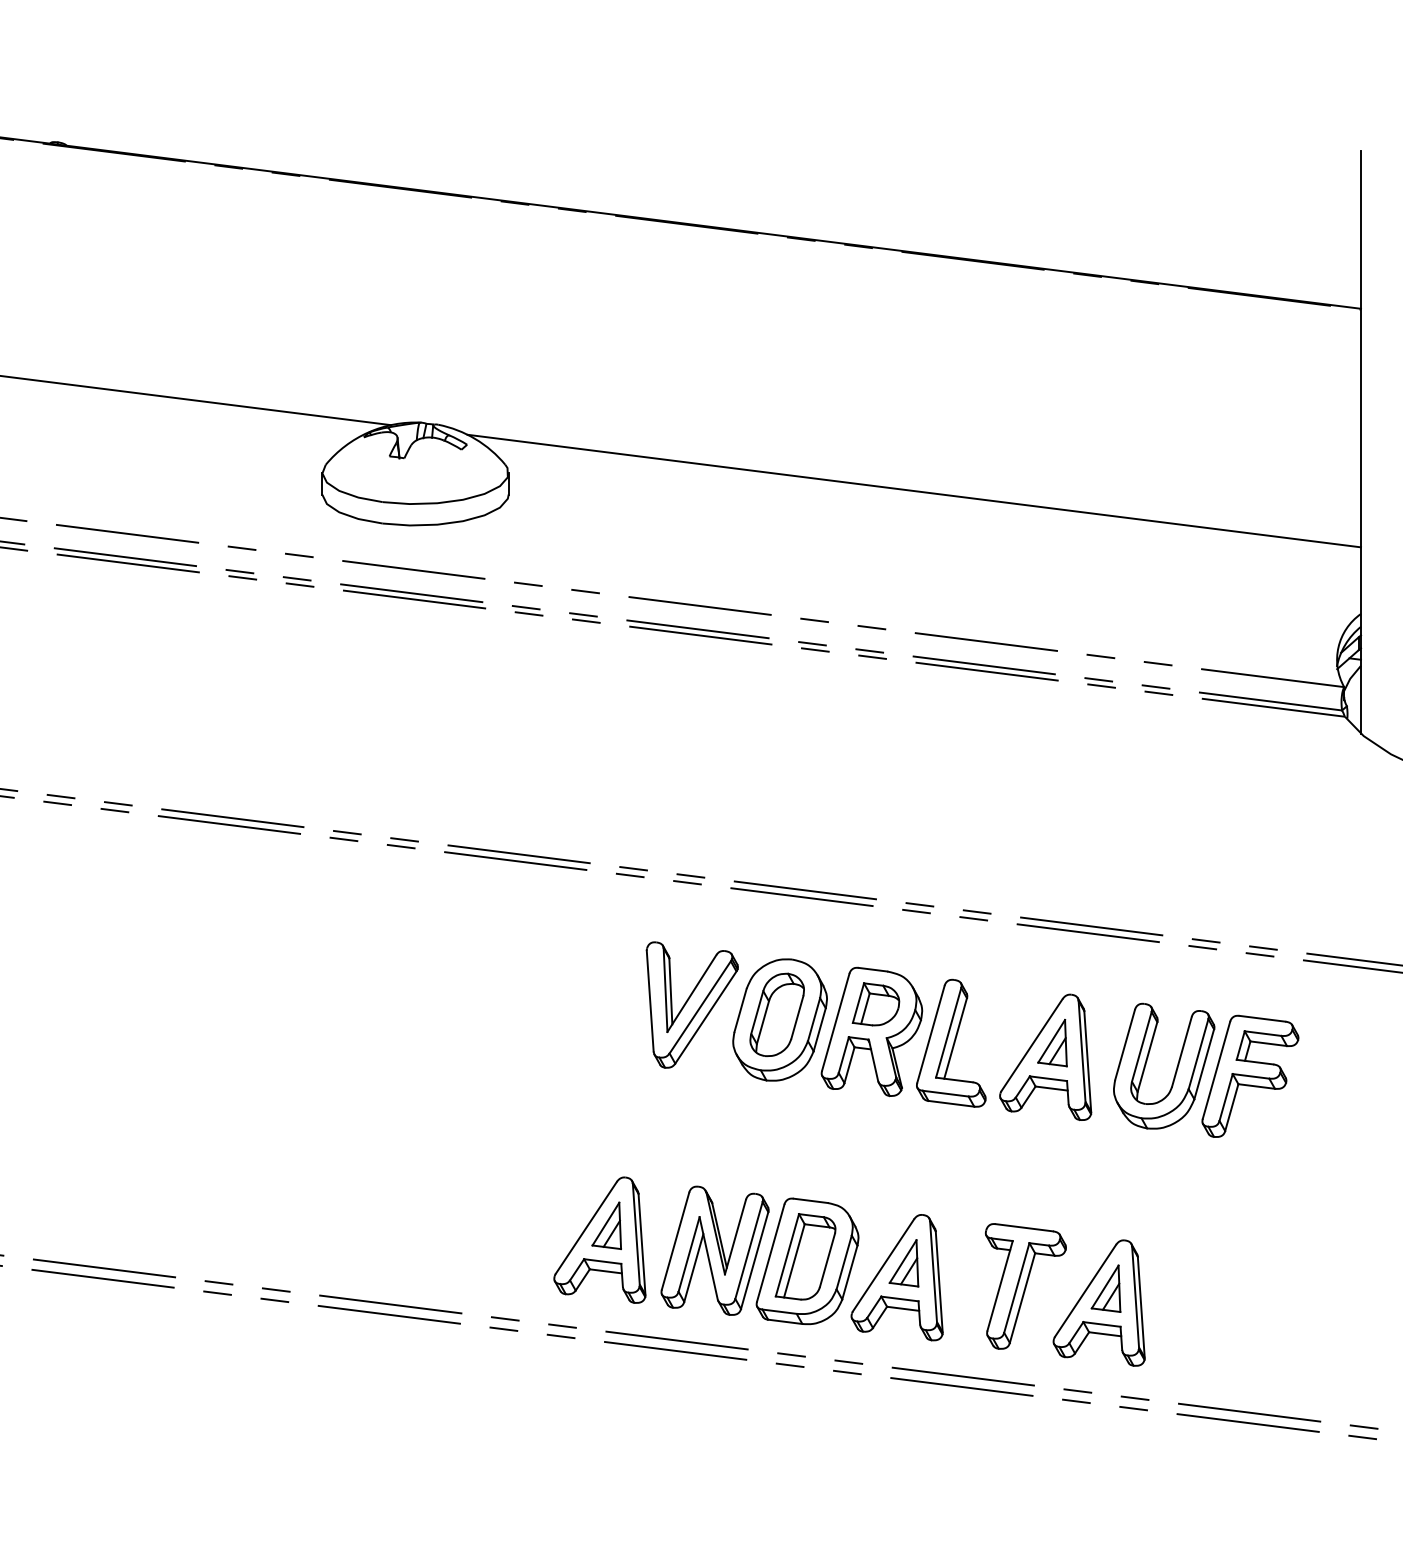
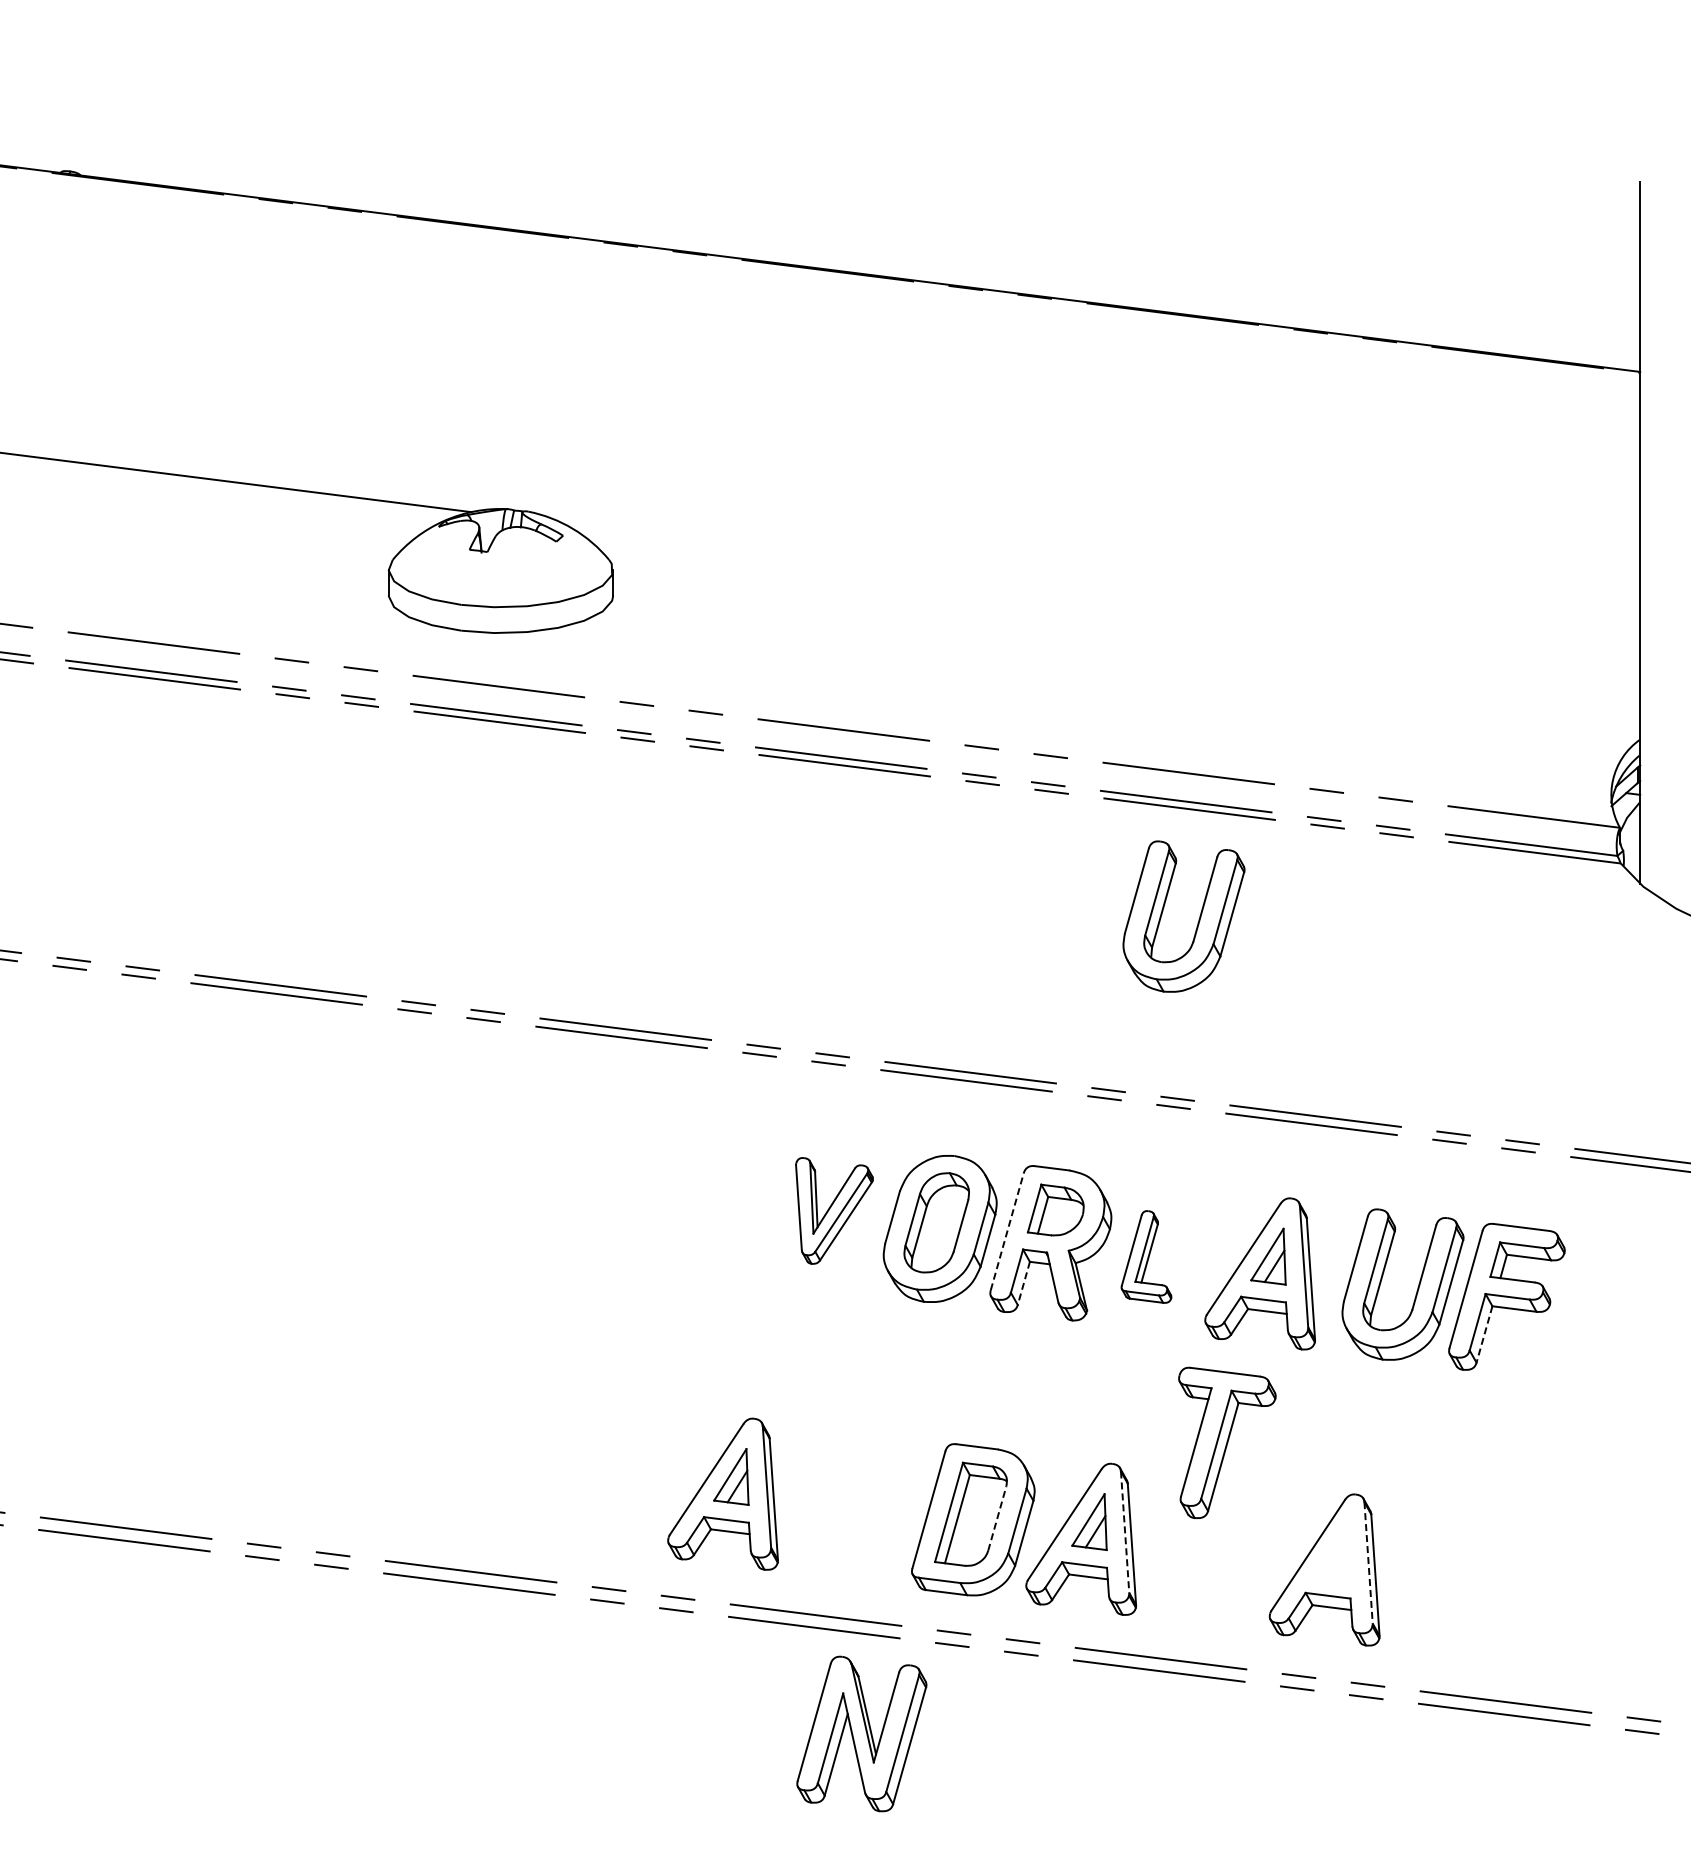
line: (913, 491) -> (1101, 591), removed
part: (993, 765) -> (1197, 922), added
part: (692, 1004) -> (834, 1210), size x0.7
line: (835, 1022) -> (1007, 1231), solid -> dashed
part: (951, 1042) -> (1146, 1256), size x0.6
line: (849, 1065) -> (1023, 1283), solid -> dashed
line: (1231, 1107) -> (1484, 1334), solid -> dashed
part: (714, 1250) -> (861, 1733), moved
line: (827, 1260) -> (997, 1518), solid -> dashed
line: (933, 1271) -> (1125, 1532), solid -> dashed
part: (1025, 1286) -> (1227, 1442), moved
part: (1105, 1288) -> (1332, 1552), removed
line: (1135, 1296) -> (1368, 1562), solid -> dashed

